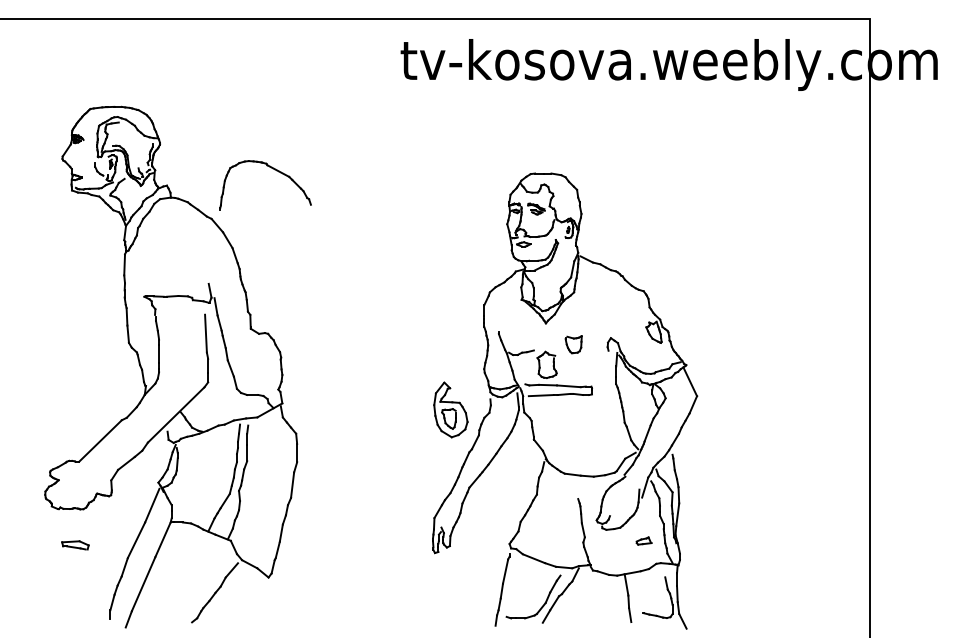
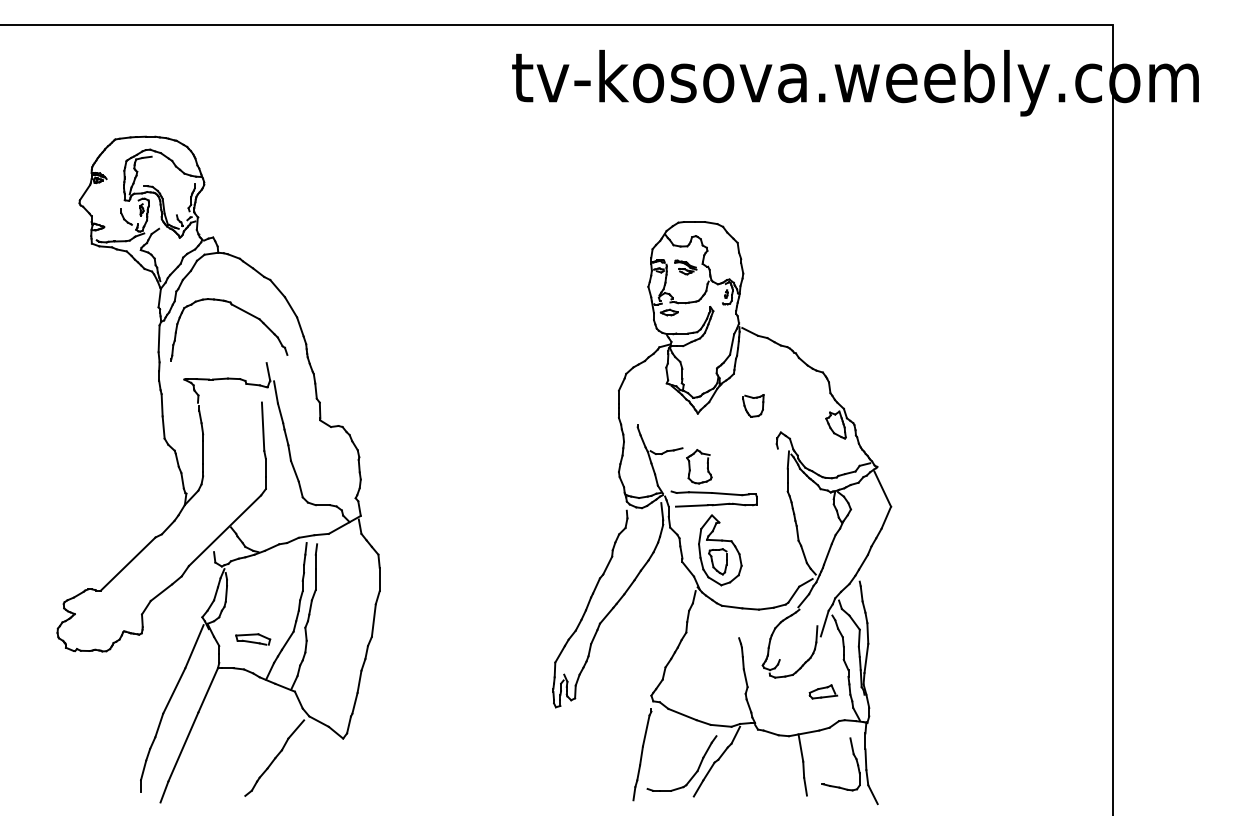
part: (272, 169) -> (238, 309), moved
part: (573, 344) -> (753, 405), moved
part: (451, 410) -> (720, 550), moved
part: (644, 540) -> (823, 691), size x1.43
part: (75, 545) -> (253, 639), moved

